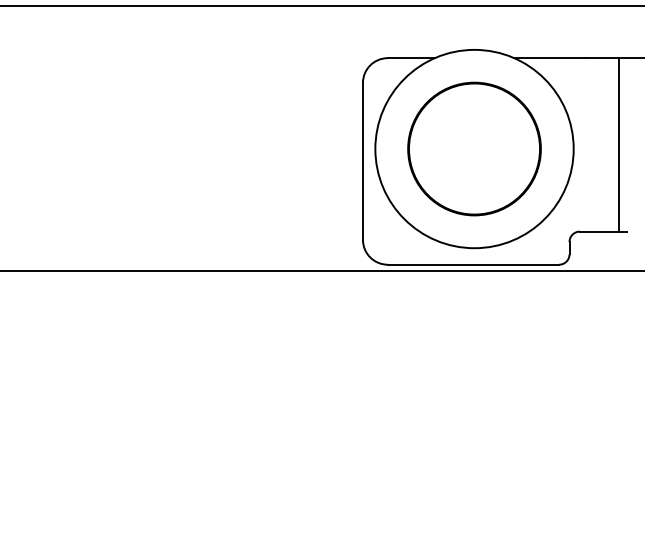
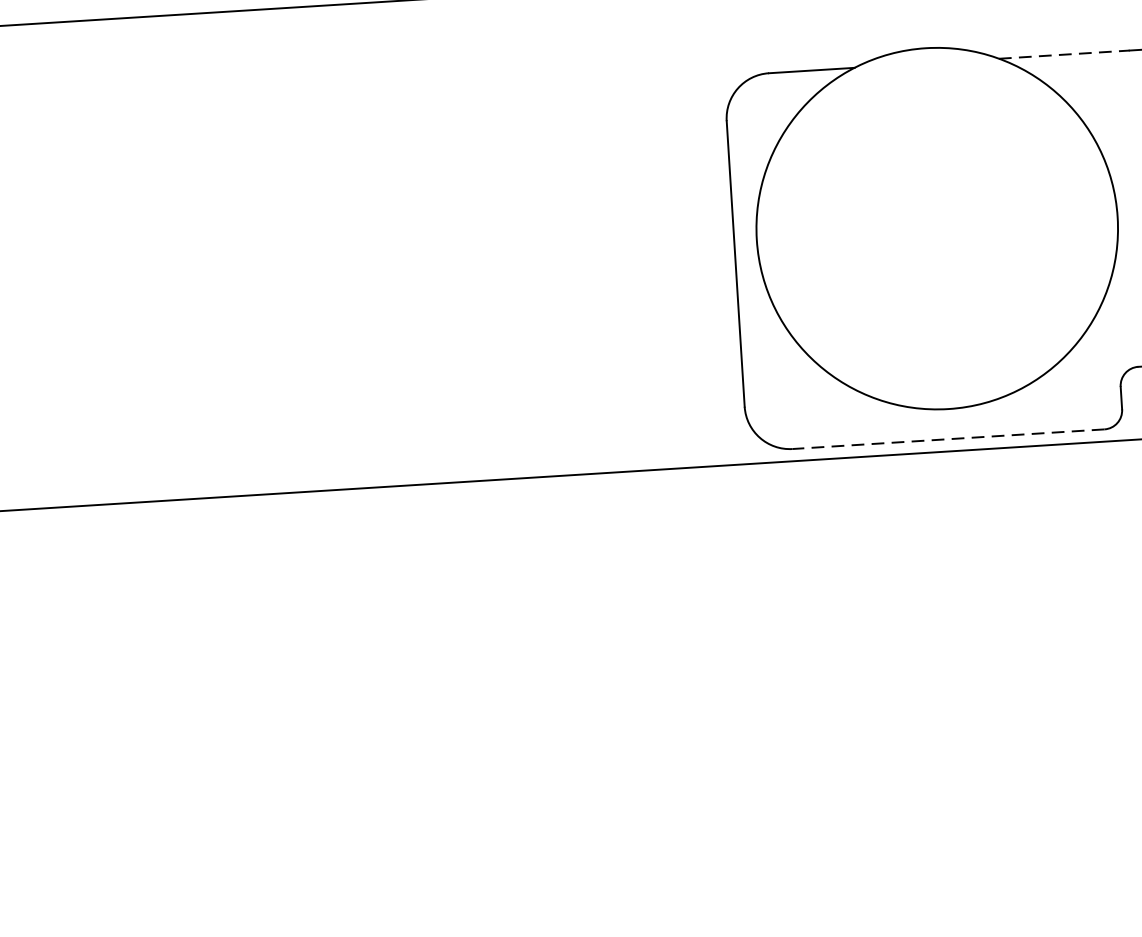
line: (550, 58) -> (1065, 55), solid -> dashed
part: (474, 148) -> (937, 227), removed
line: (473, 264) -> (948, 438), solid -> dashed

